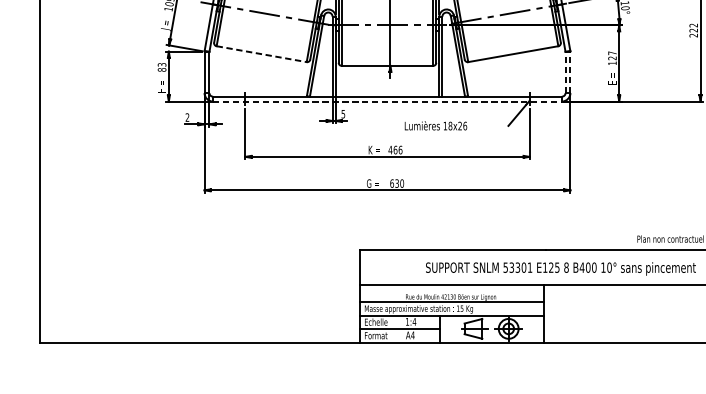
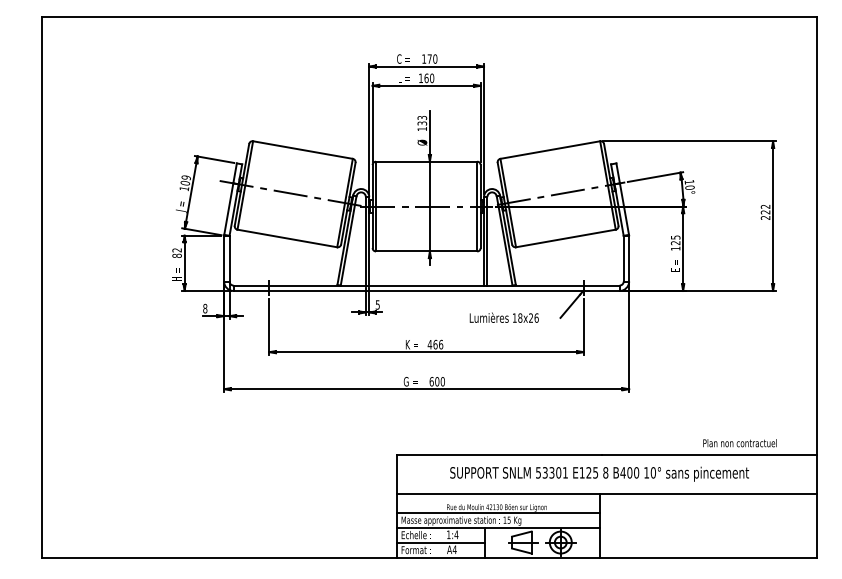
text: (612, 53) -> (675, 237), 127 -> 125
line: (261, 54) -> (287, 238), dashed -> solid
text: (162, 65) -> (177, 250), 83 -> 82
line: (565, 73) -> (623, 259), dashed -> solid
line: (570, 73) -> (629, 259), dashed -> solid
line: (388, 101) -> (427, 290), dashed -> solid
text: (187, 117) -> (205, 308), 2 -> 8
text: (435, 125) -> (503, 317), moved
text: (397, 183) -> (437, 381), 630 -> 600
text: (560, 268) -> (599, 473), moved

